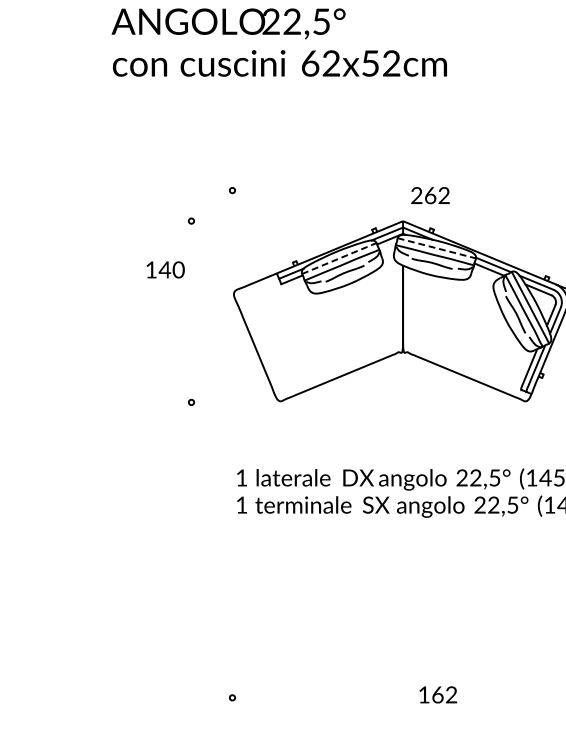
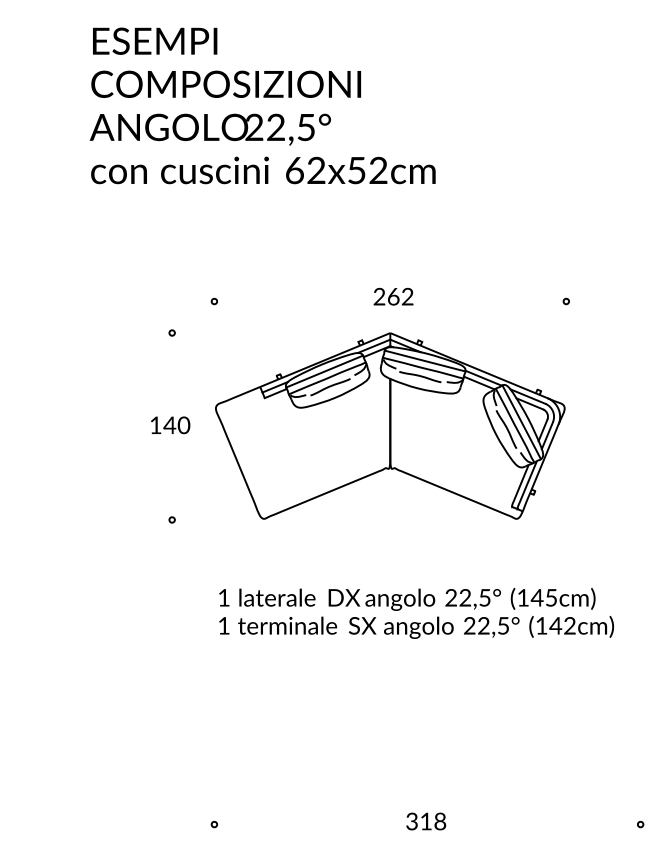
text: (430, 195) -> (393, 296), moved
line: (437, 248) -> (425, 361), dashed -> solid
line: (339, 258) -> (324, 371), dashed -> solid
text: (165, 270) -> (170, 425), moved
text: (438, 694) -> (426, 821), 162 -> 318

